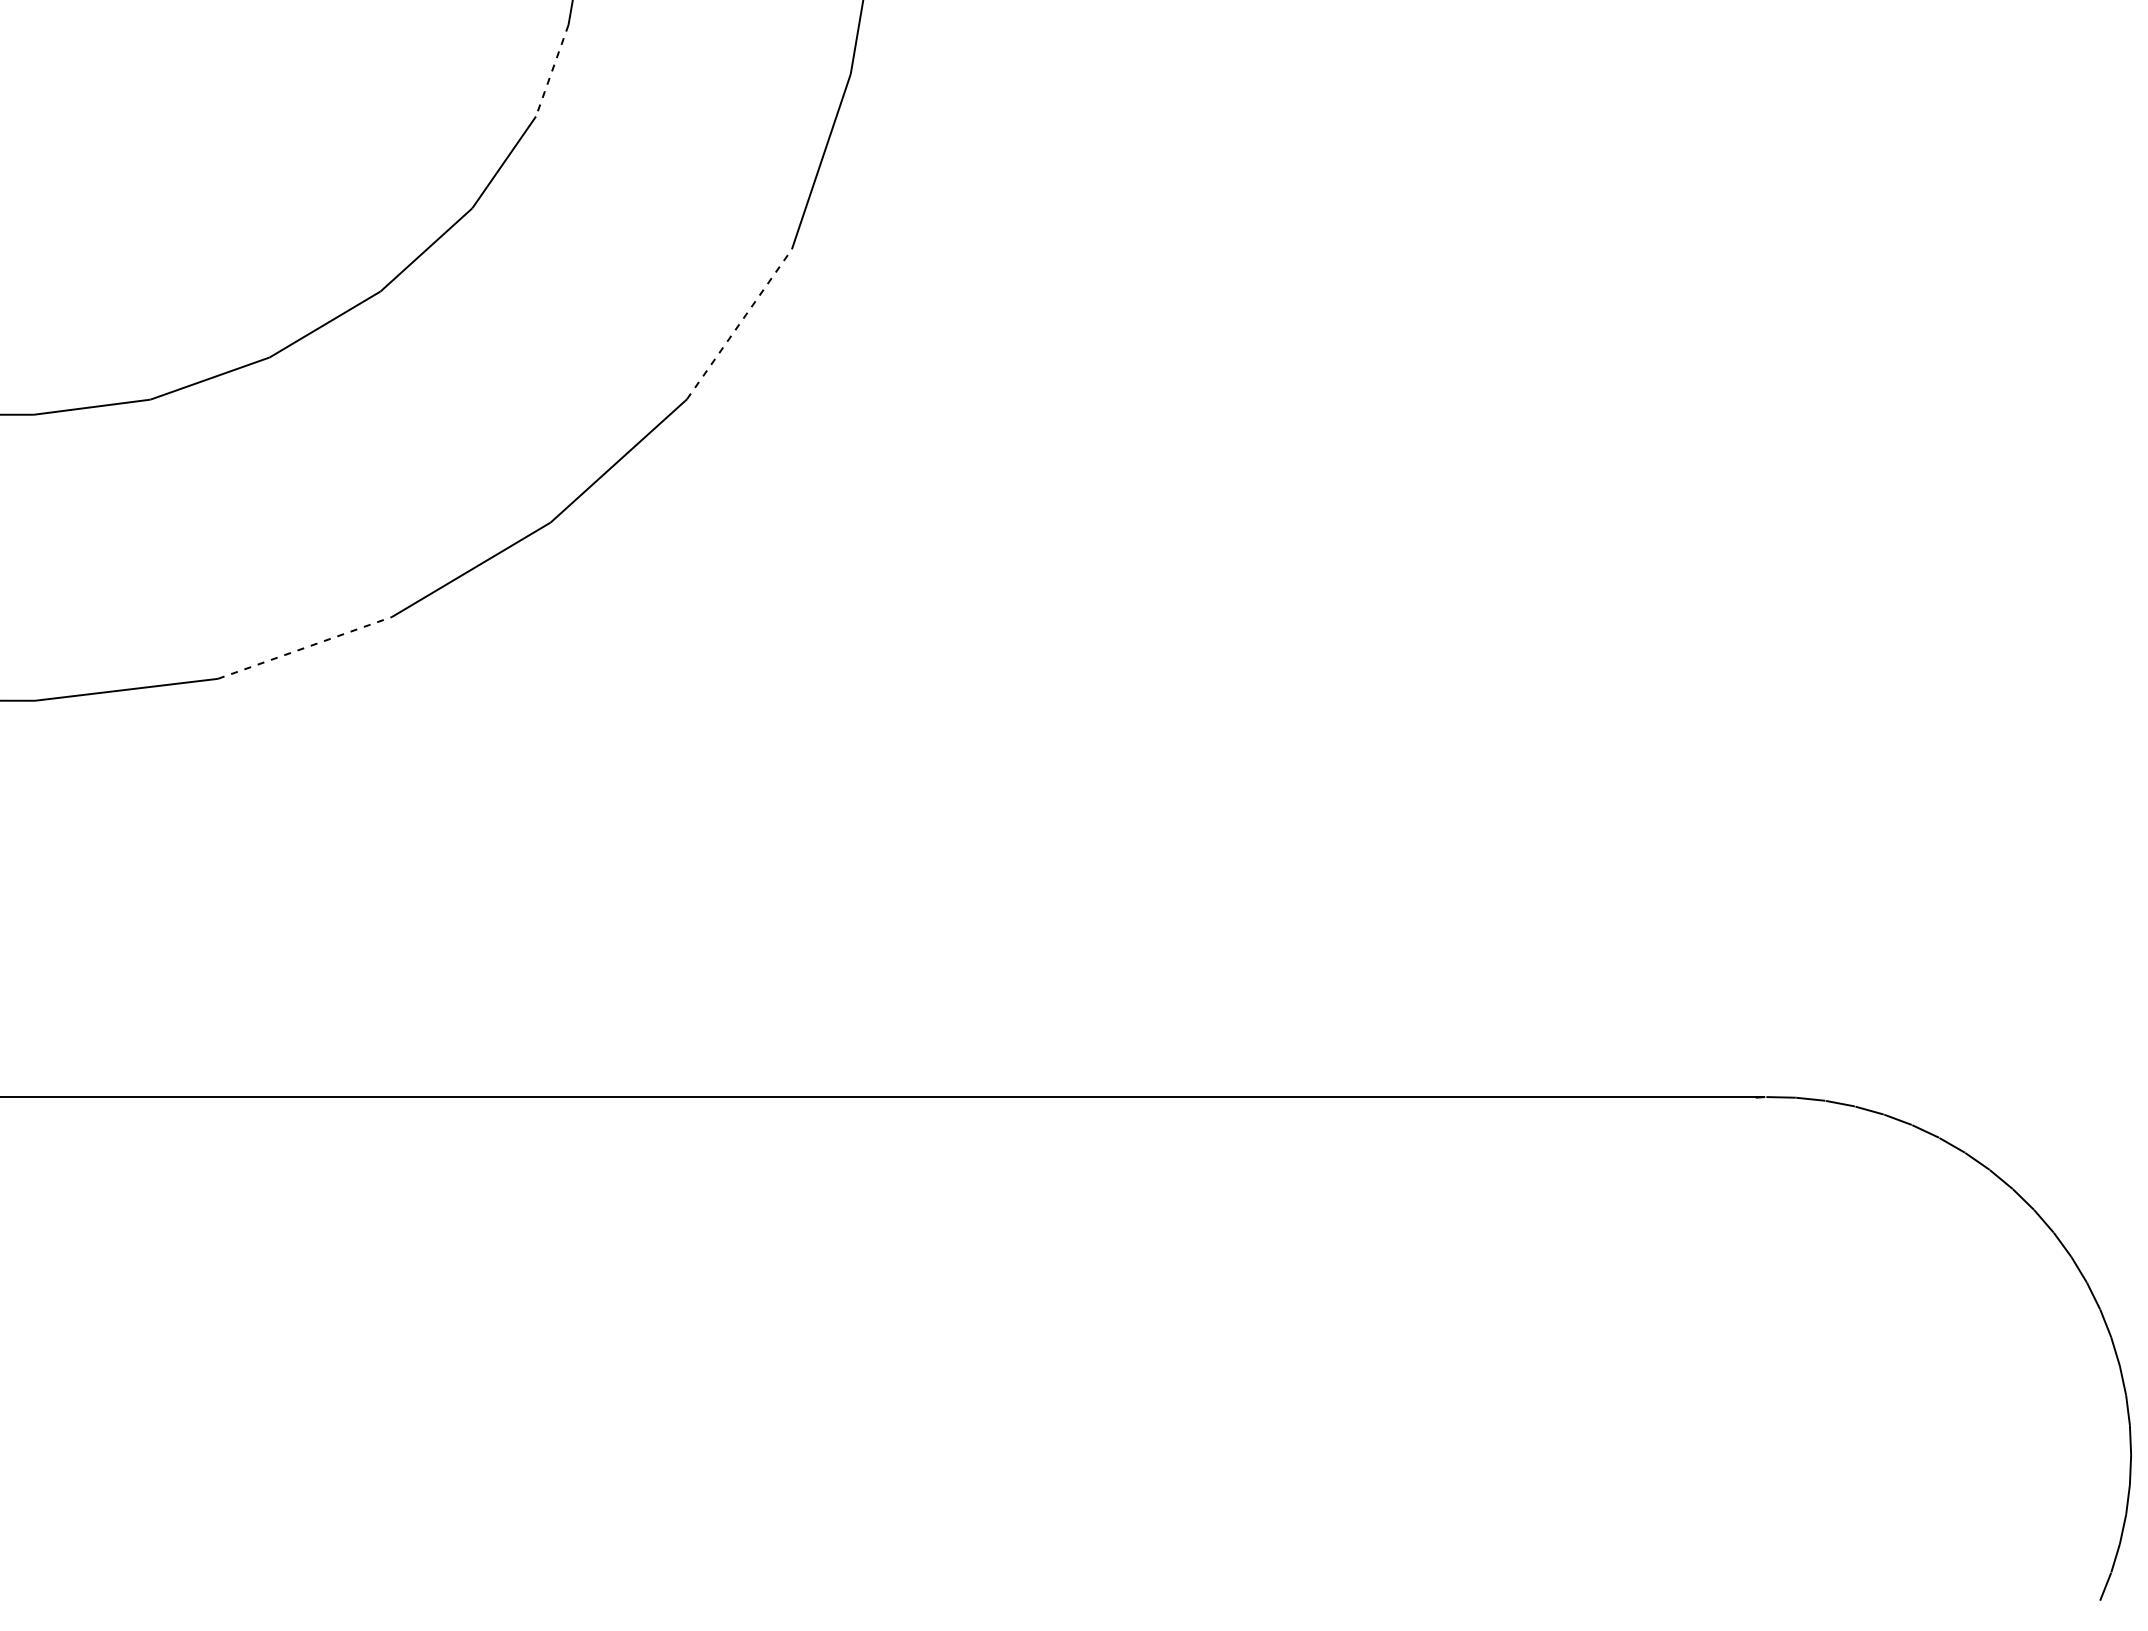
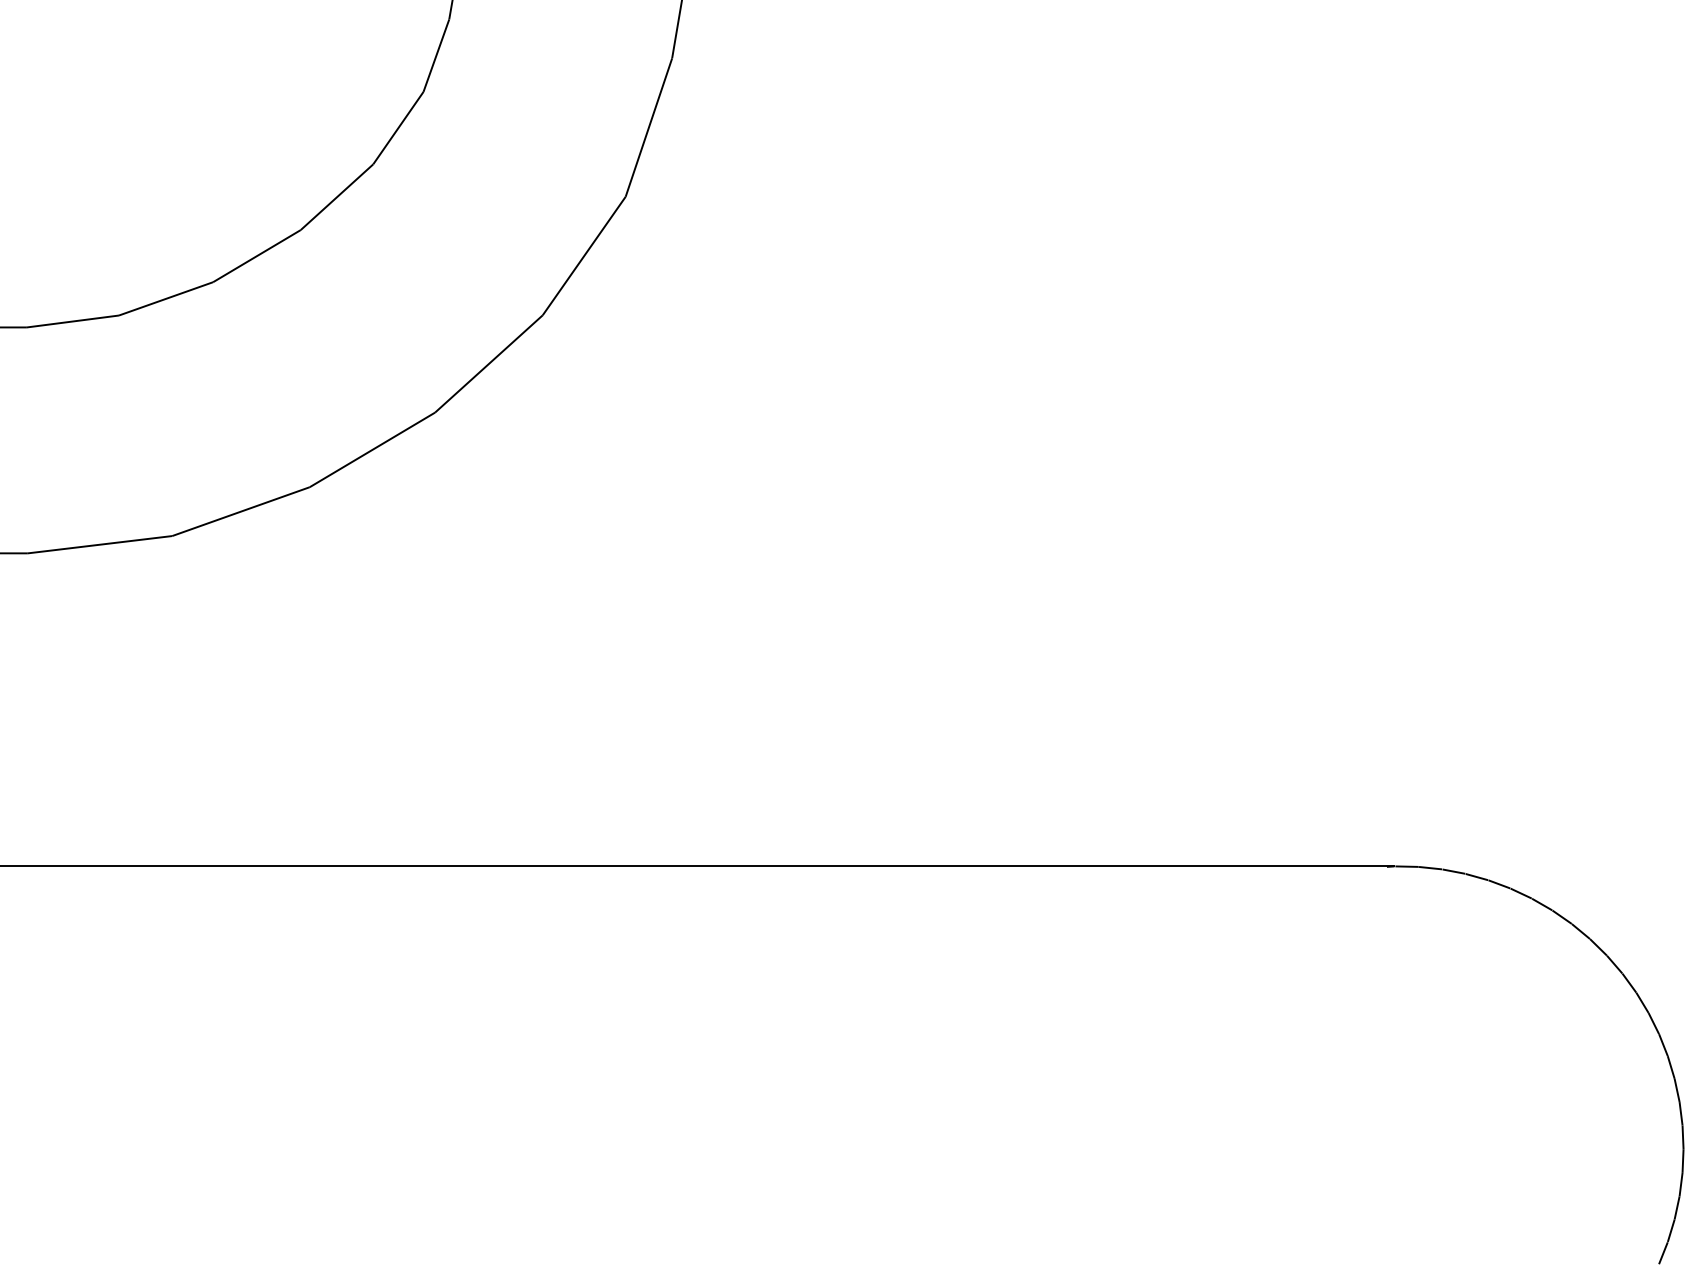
line: (552, 70) -> (436, 55), dashed -> solid
line: (739, 324) -> (584, 256), dashed -> solid
line: (305, 647) -> (241, 511), dashed -> solid

